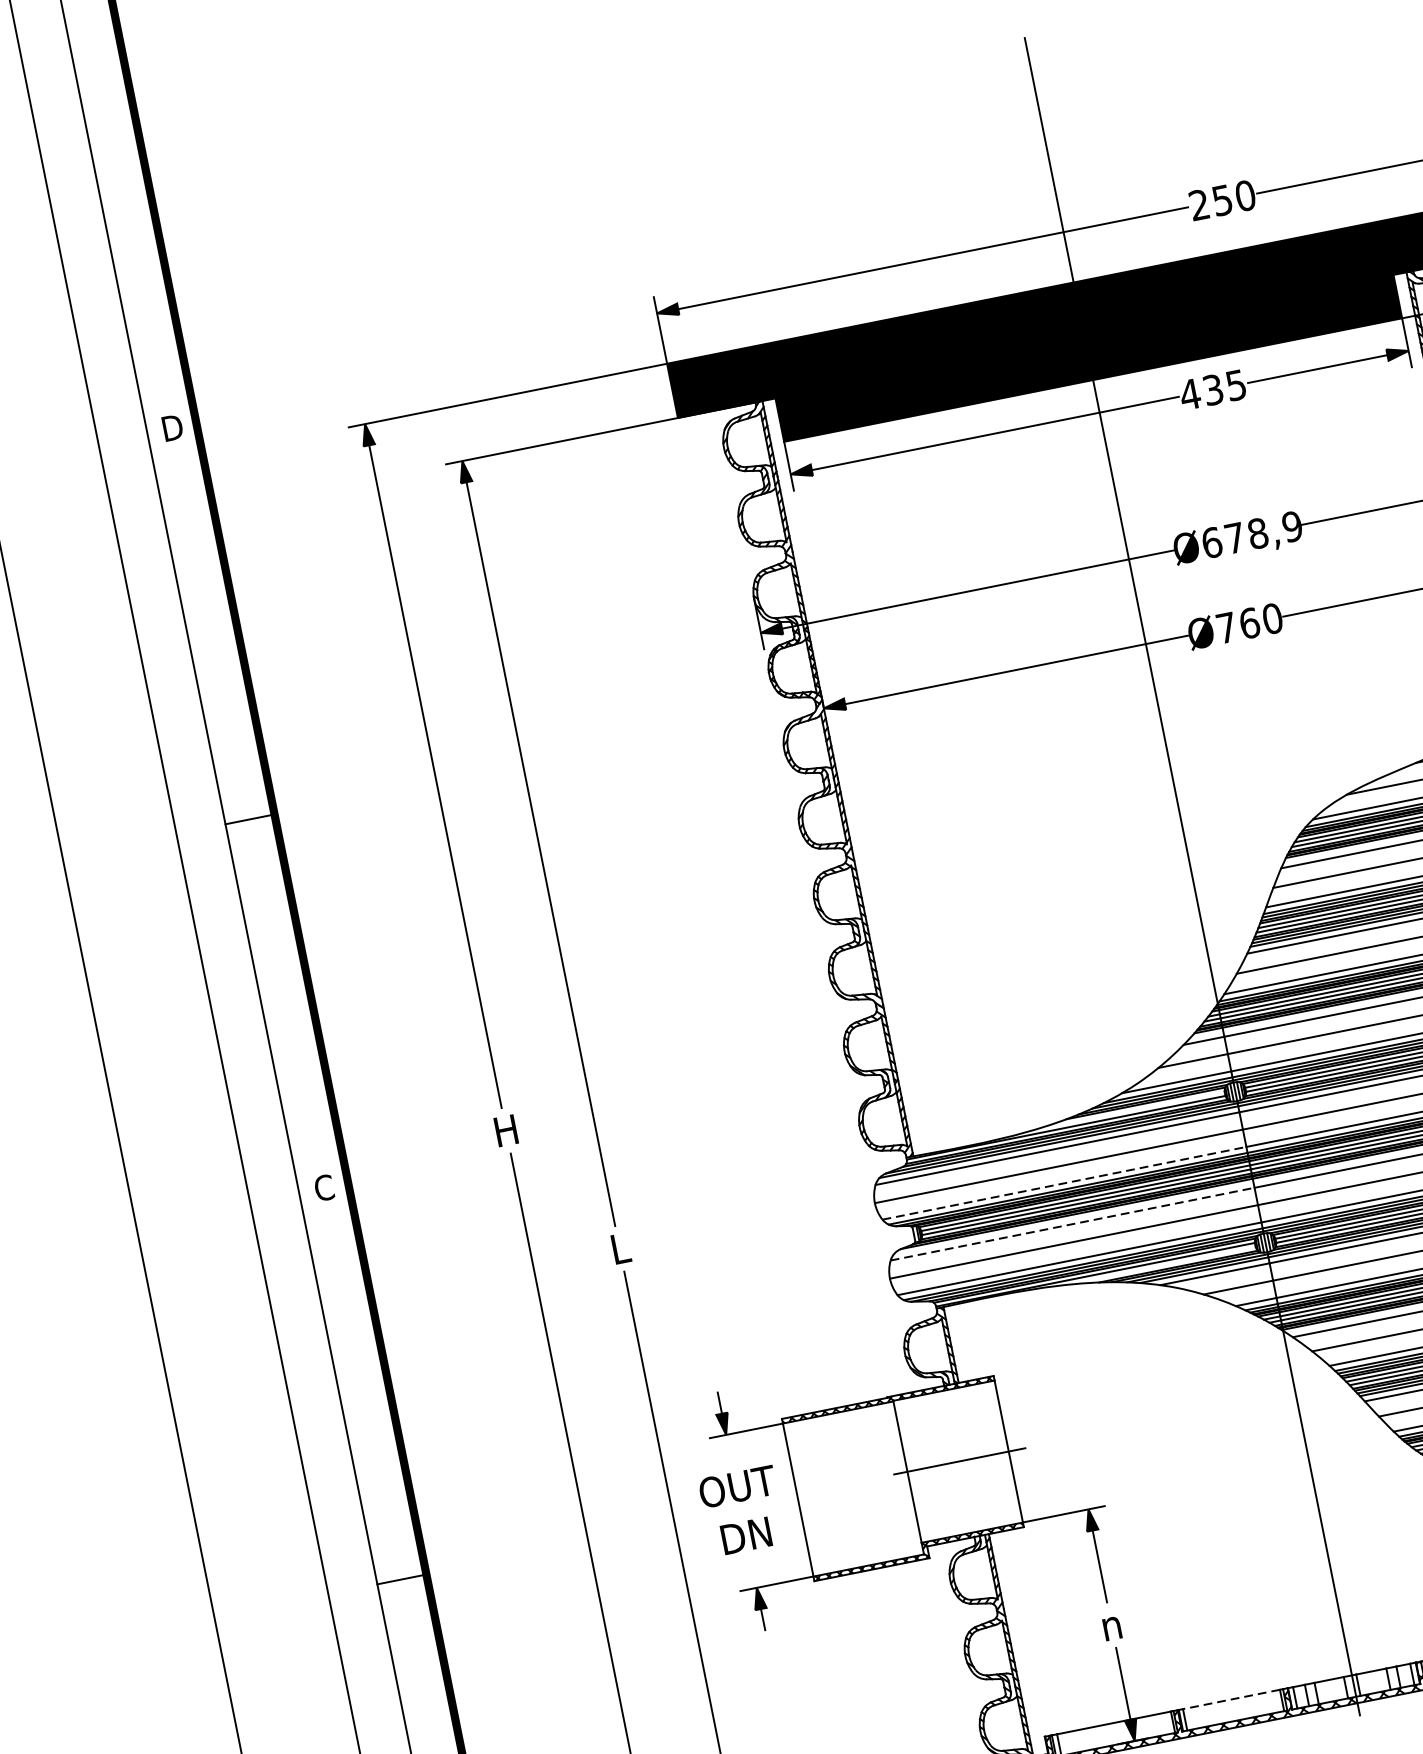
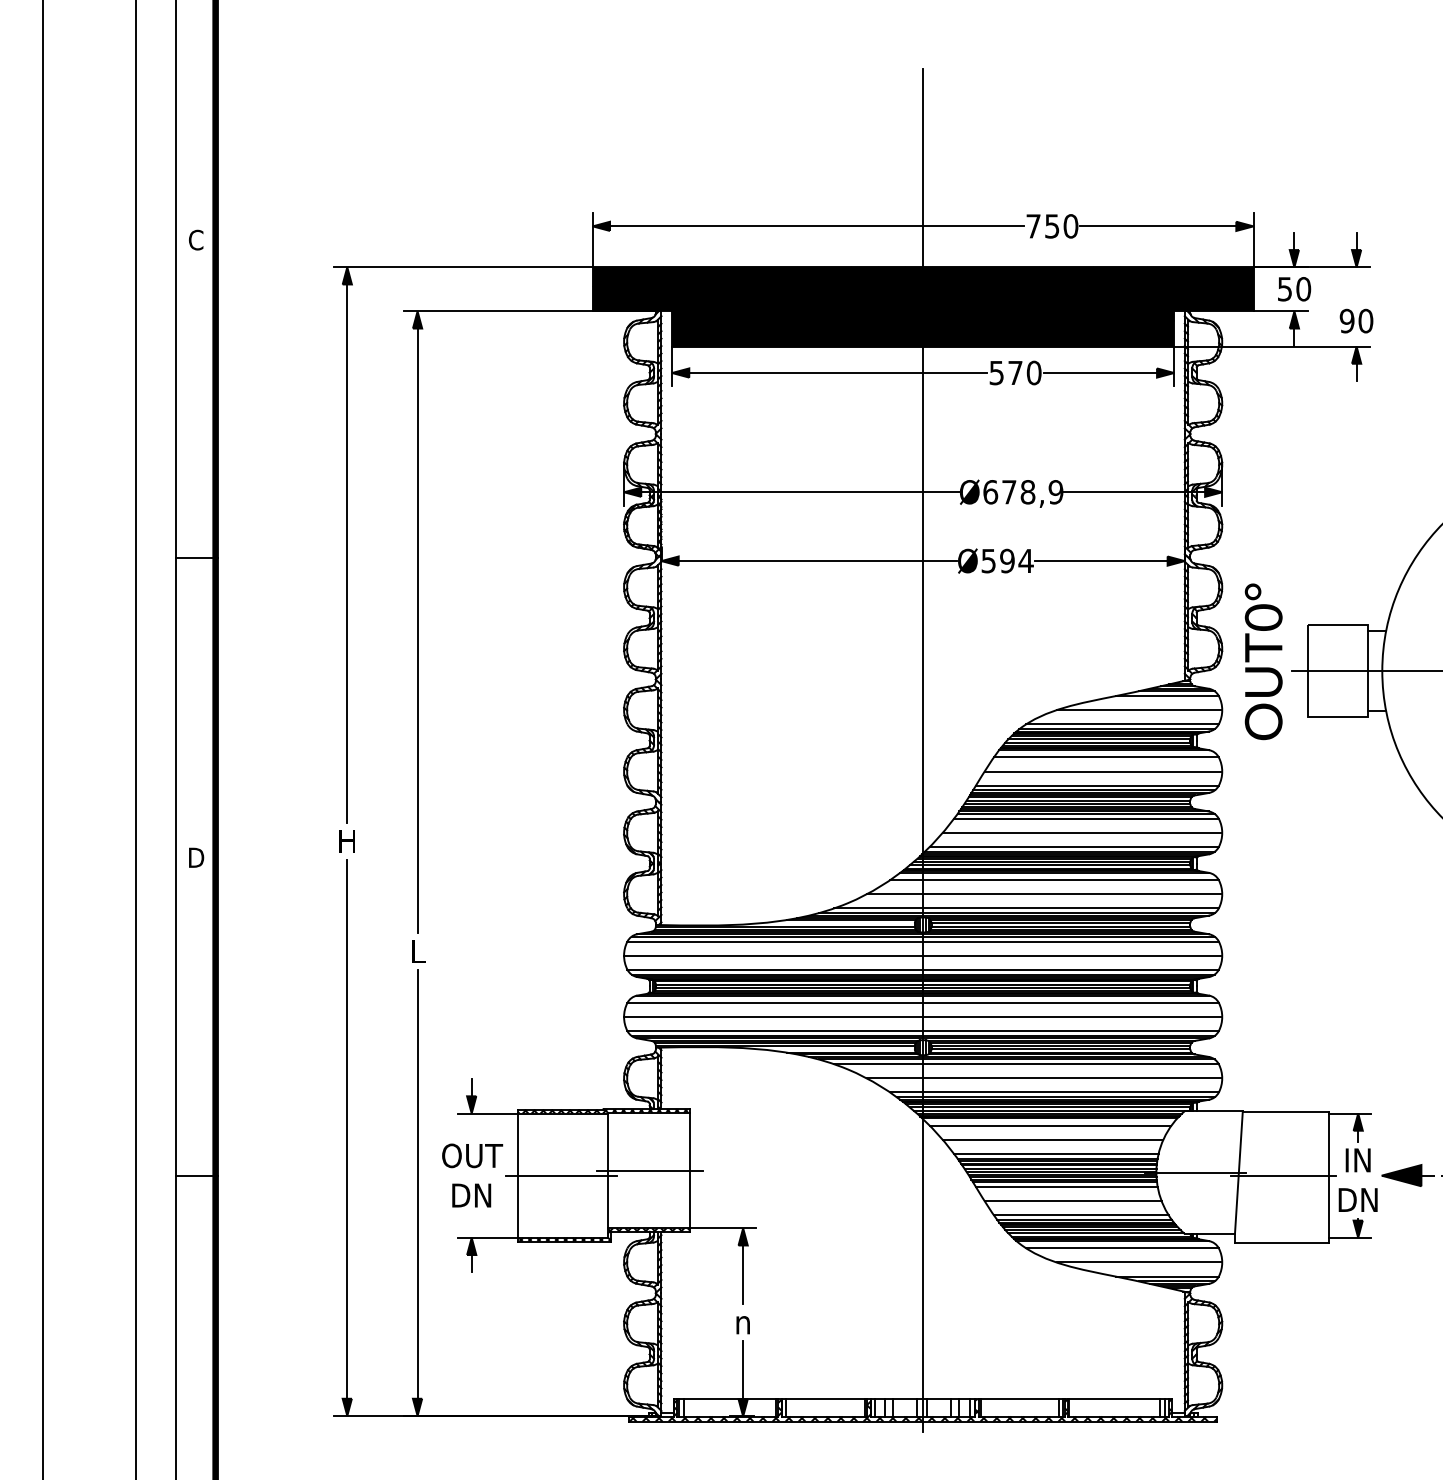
text: (1199, 205) -> (1033, 226), 250 -> 750
text: (1213, 389) -> (1015, 372), 435 -> 570
text: (172, 427) -> (196, 239), D -> C
text: (1249, 622) -> (1007, 560), Ø760 -> Ø594
line: (1064, 1182) -> (775, 969), dashed -> solid
text: (324, 1187) -> (196, 857), C -> D
line: (1072, 1223) -> (775, 1002), dashed -> solid
line: (851, 1489) -> (561, 1175), added
line: (1230, 1700) -> (824, 1399), dashed -> solid

